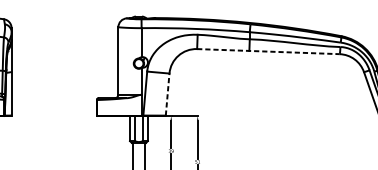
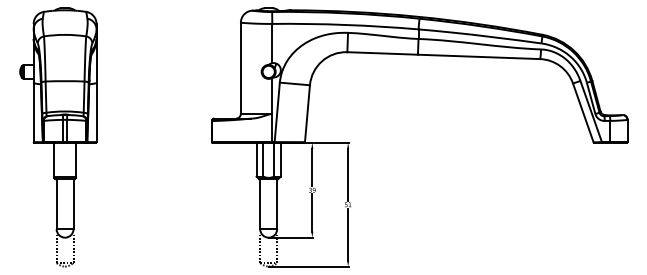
line: (269, 51) -> (444, 55), dashed -> solid
line: (167, 94) -> (307, 113), dashed -> solid

